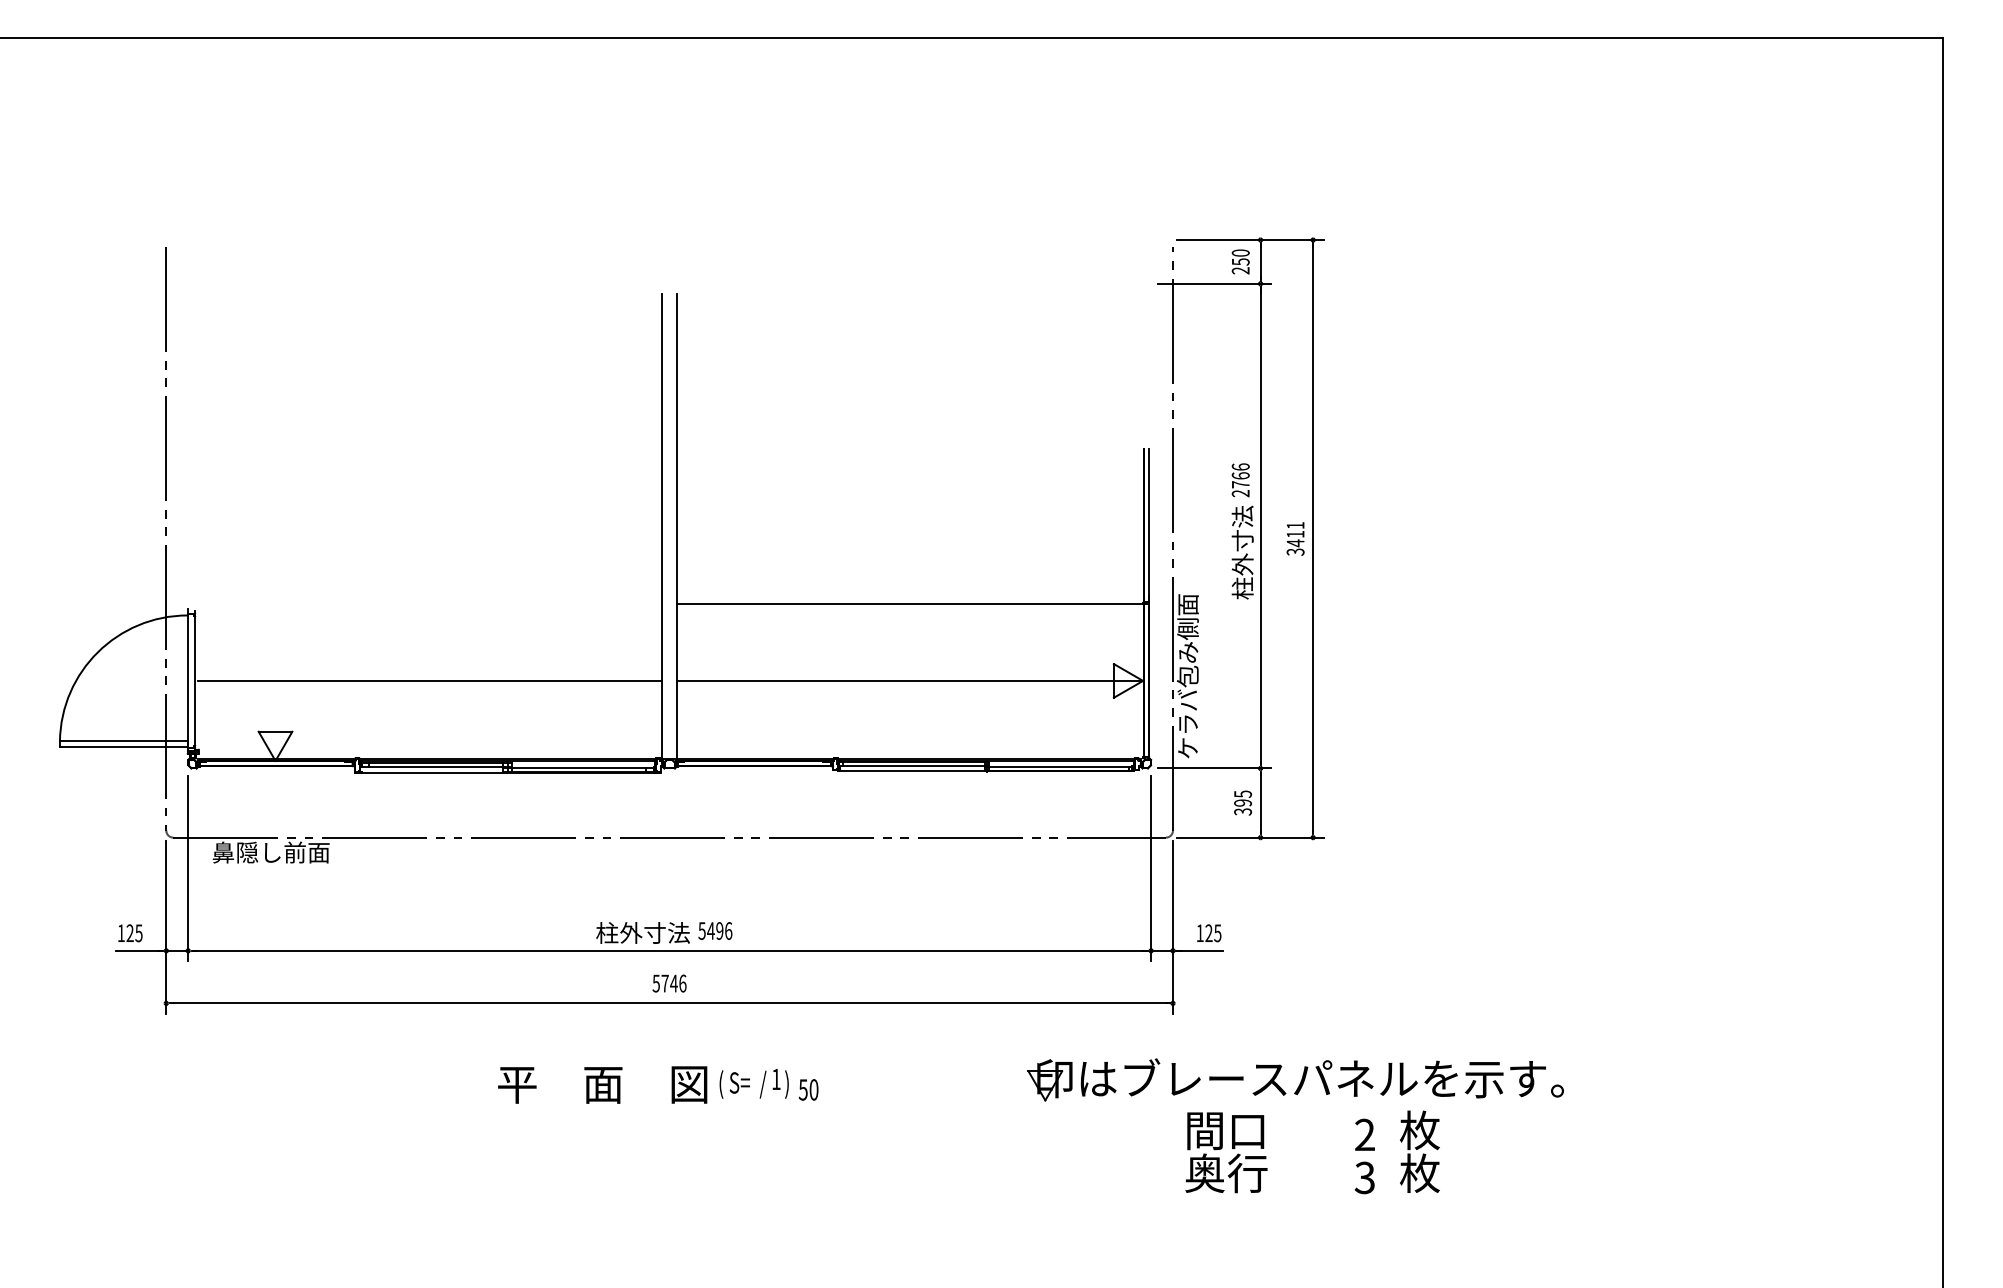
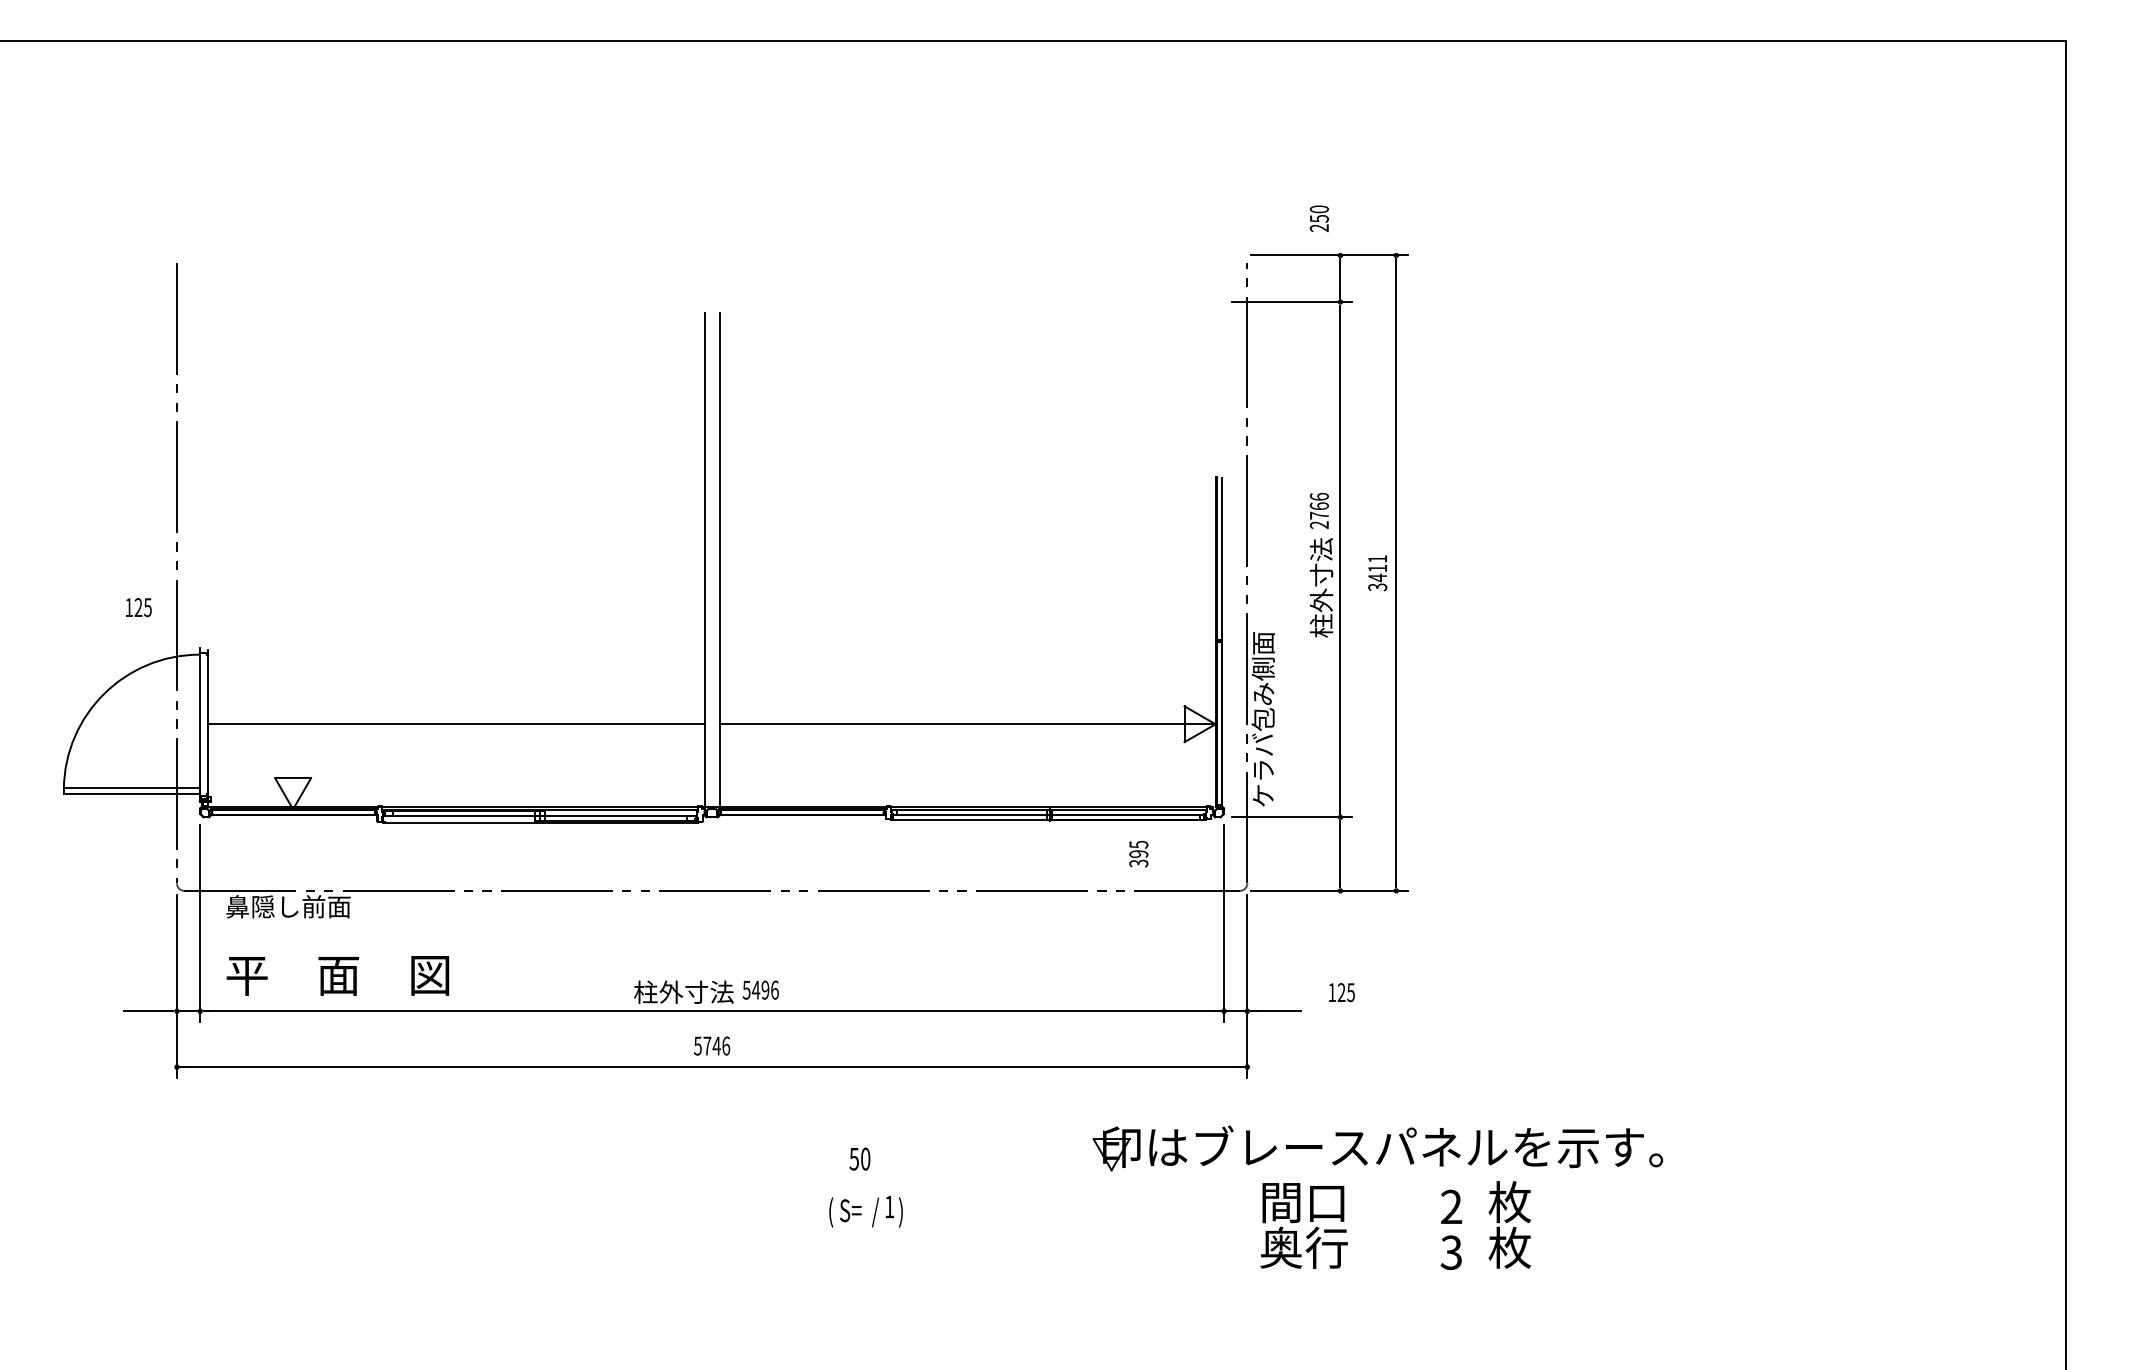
text: (1239, 261) -> (1318, 218), moved
line: (907, 604) -> (965, 642), removed
text: (1242, 803) -> (1138, 854), moved
text: (130, 933) -> (138, 607), moved
text: (1208, 933) -> (1341, 992), moved
text: (753, 1083) -> (865, 1211), moved
text: (602, 1084) -> (337, 975), moved

